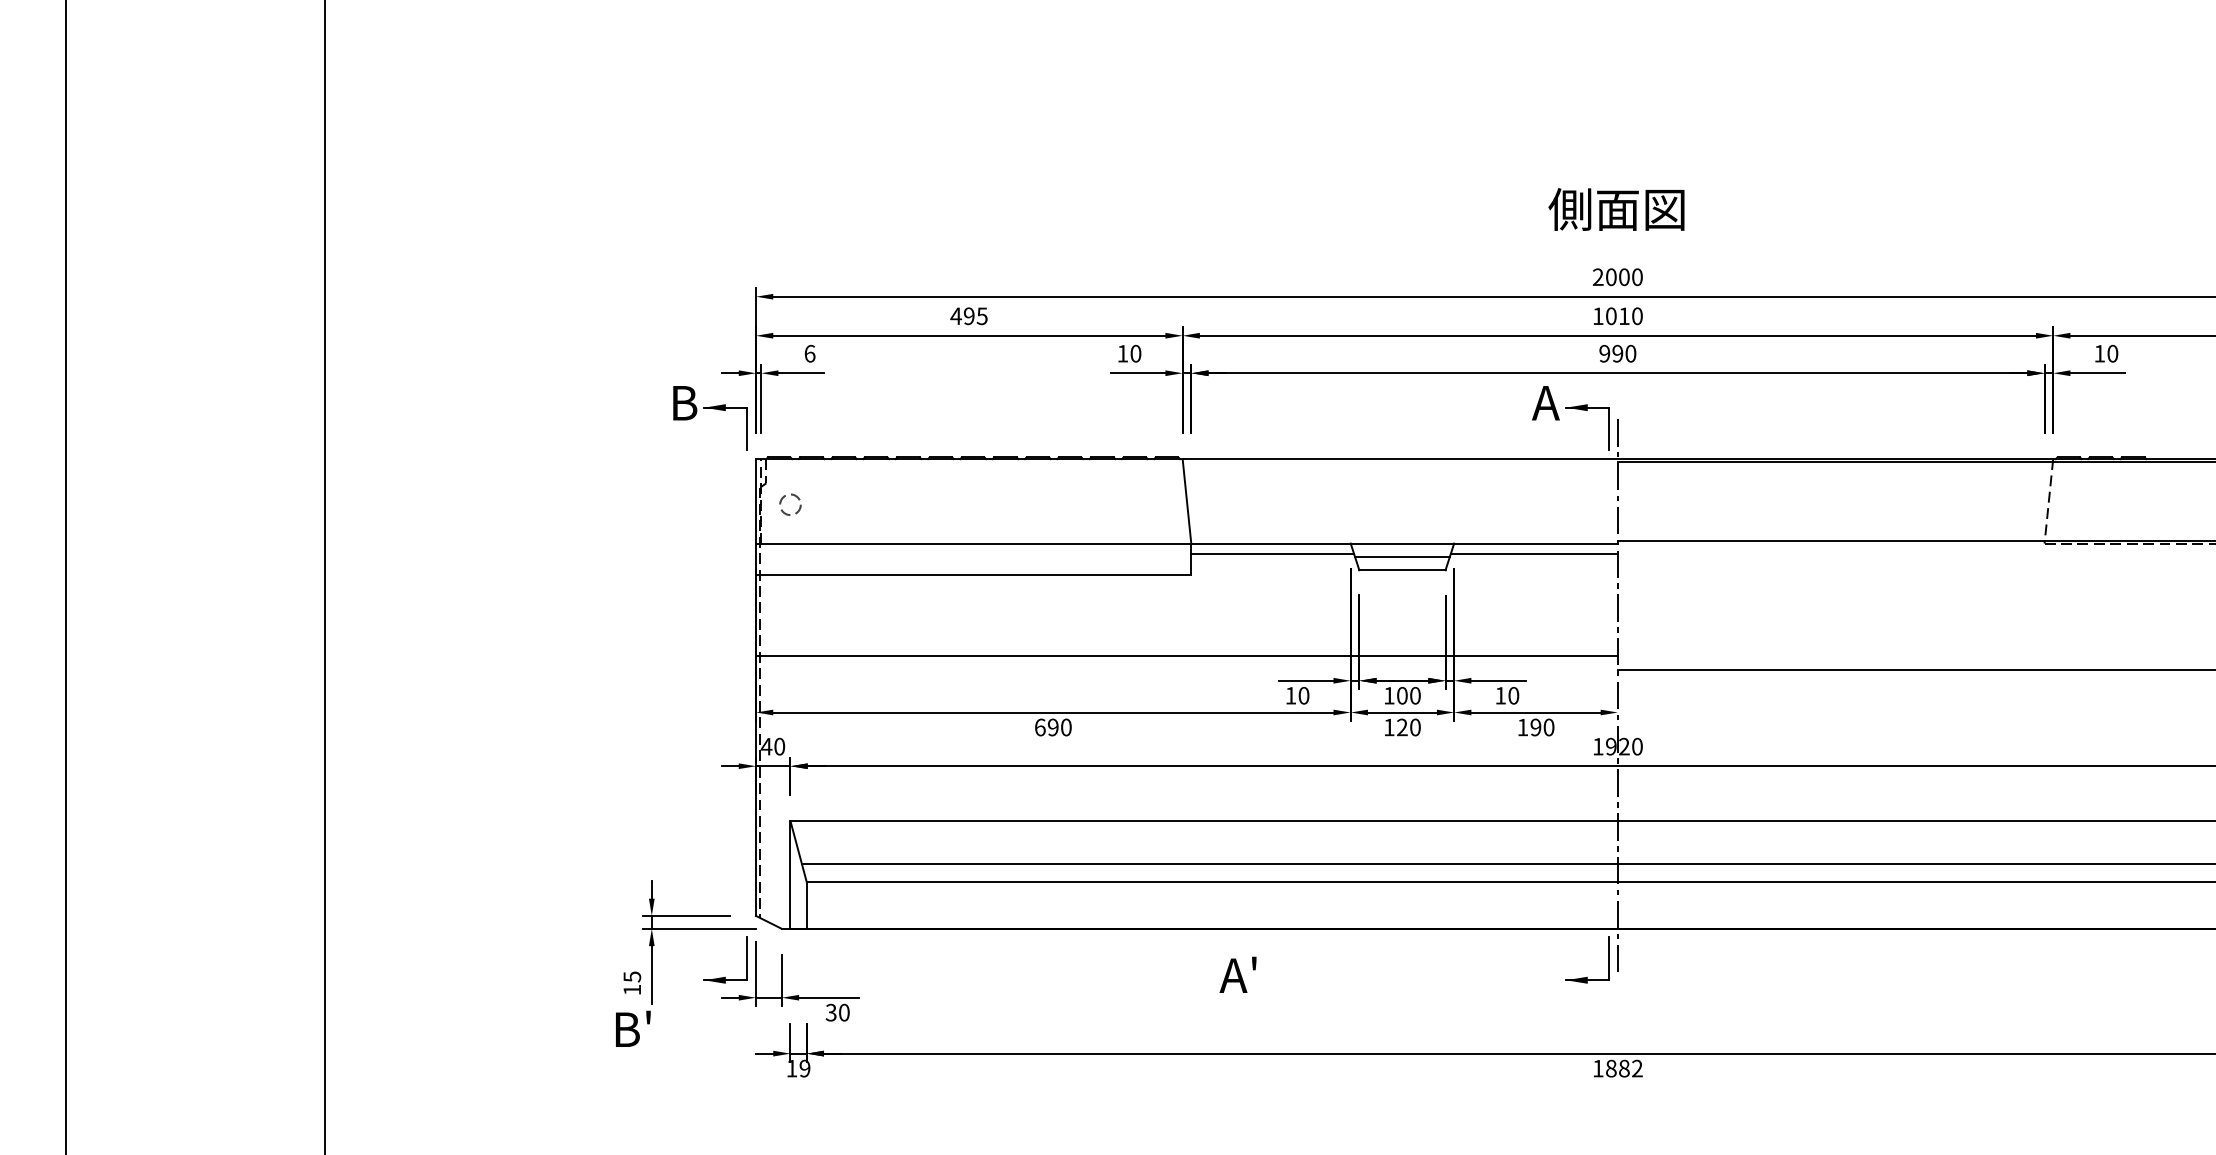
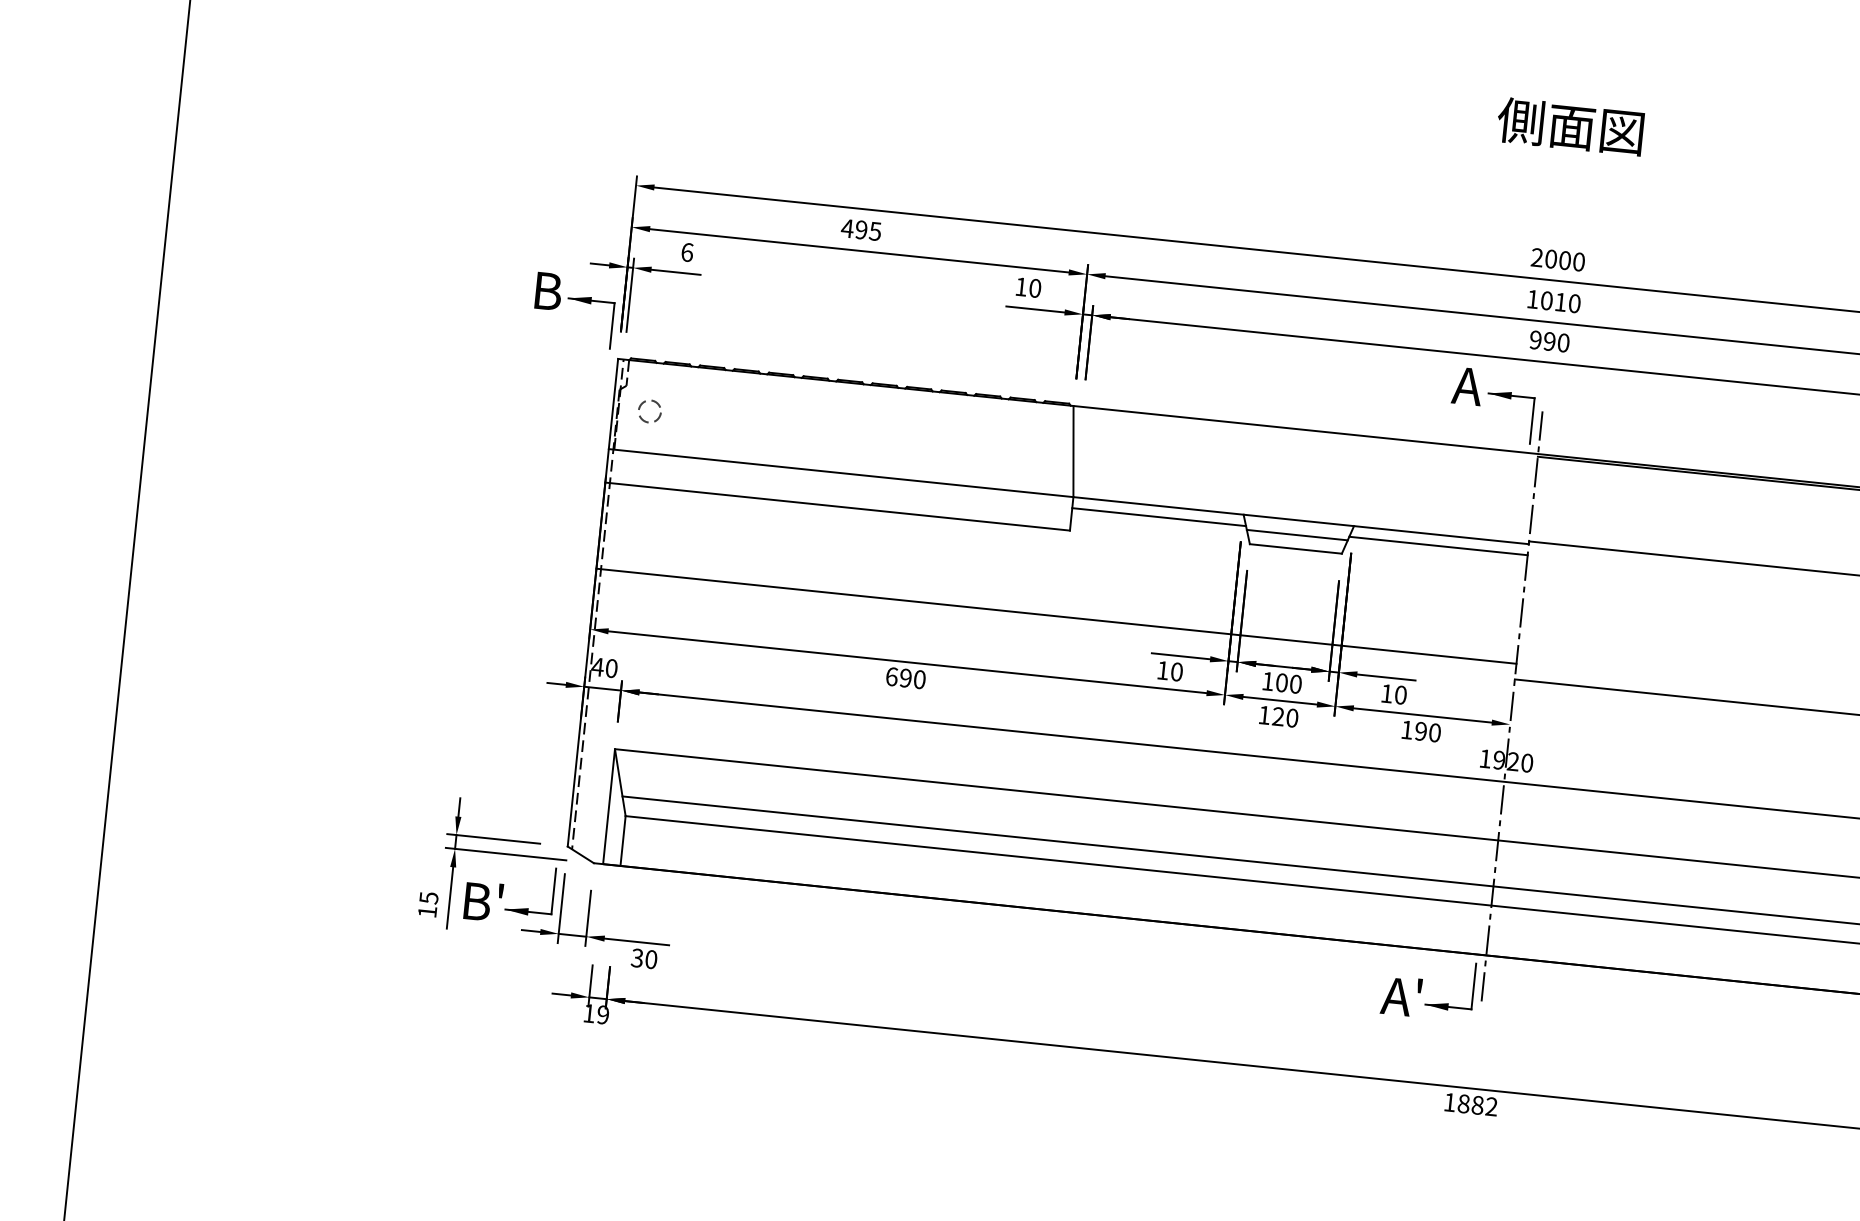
text: (1616, 209) -> (1570, 126), moved
text: (1237, 974) -> (1400, 995), moved
text: (633, 1028) -> (483, 901), moved

